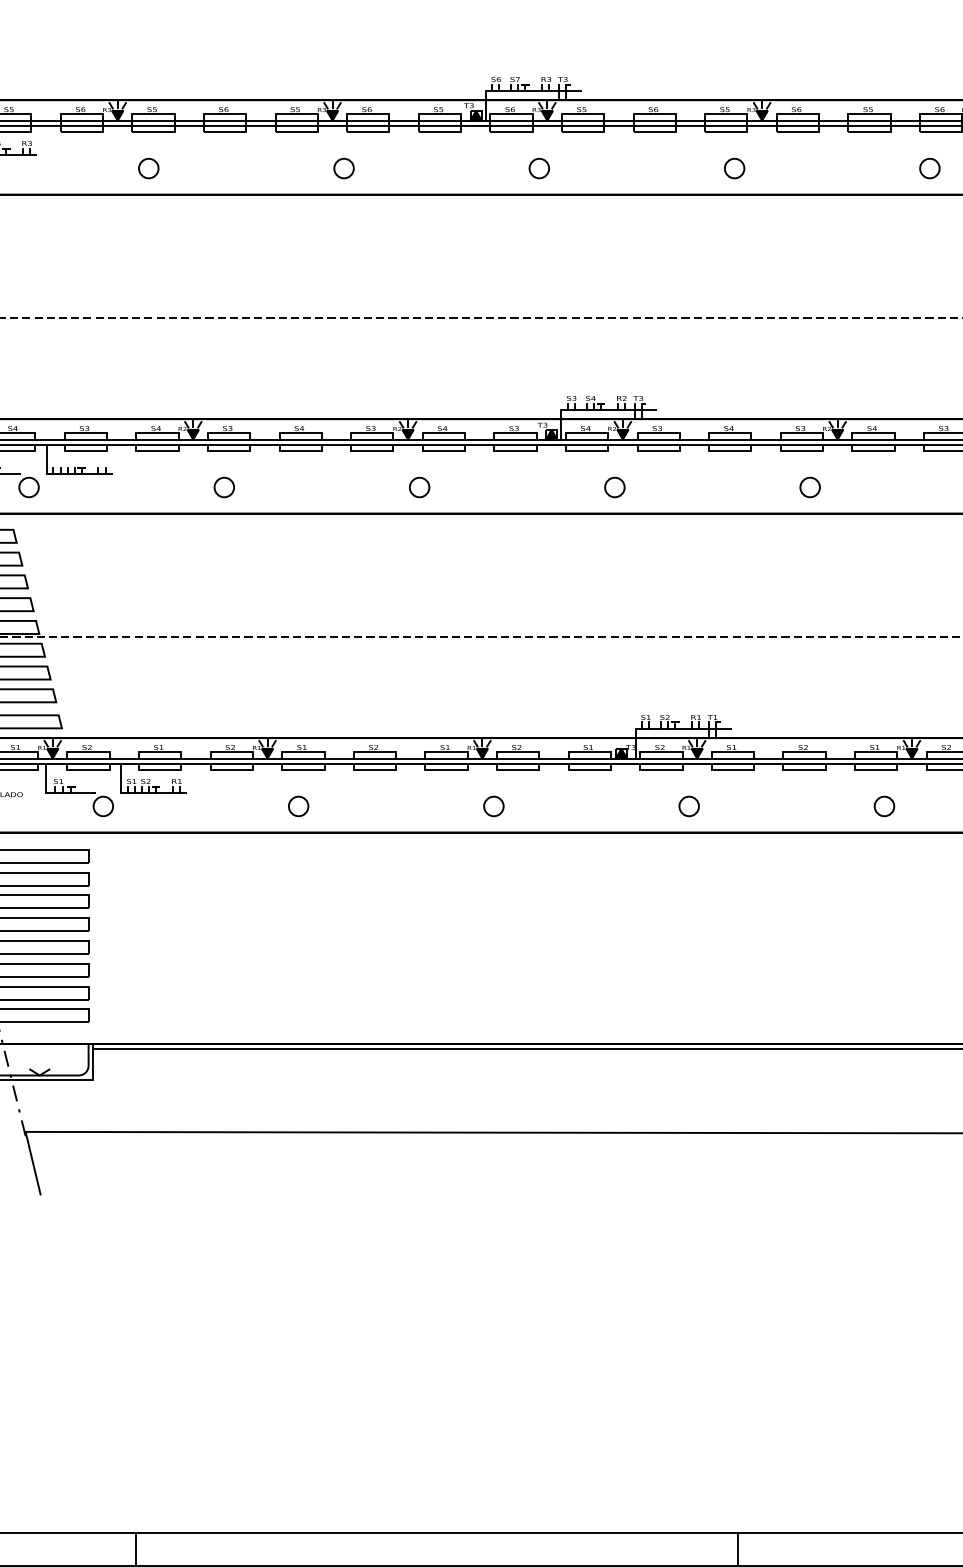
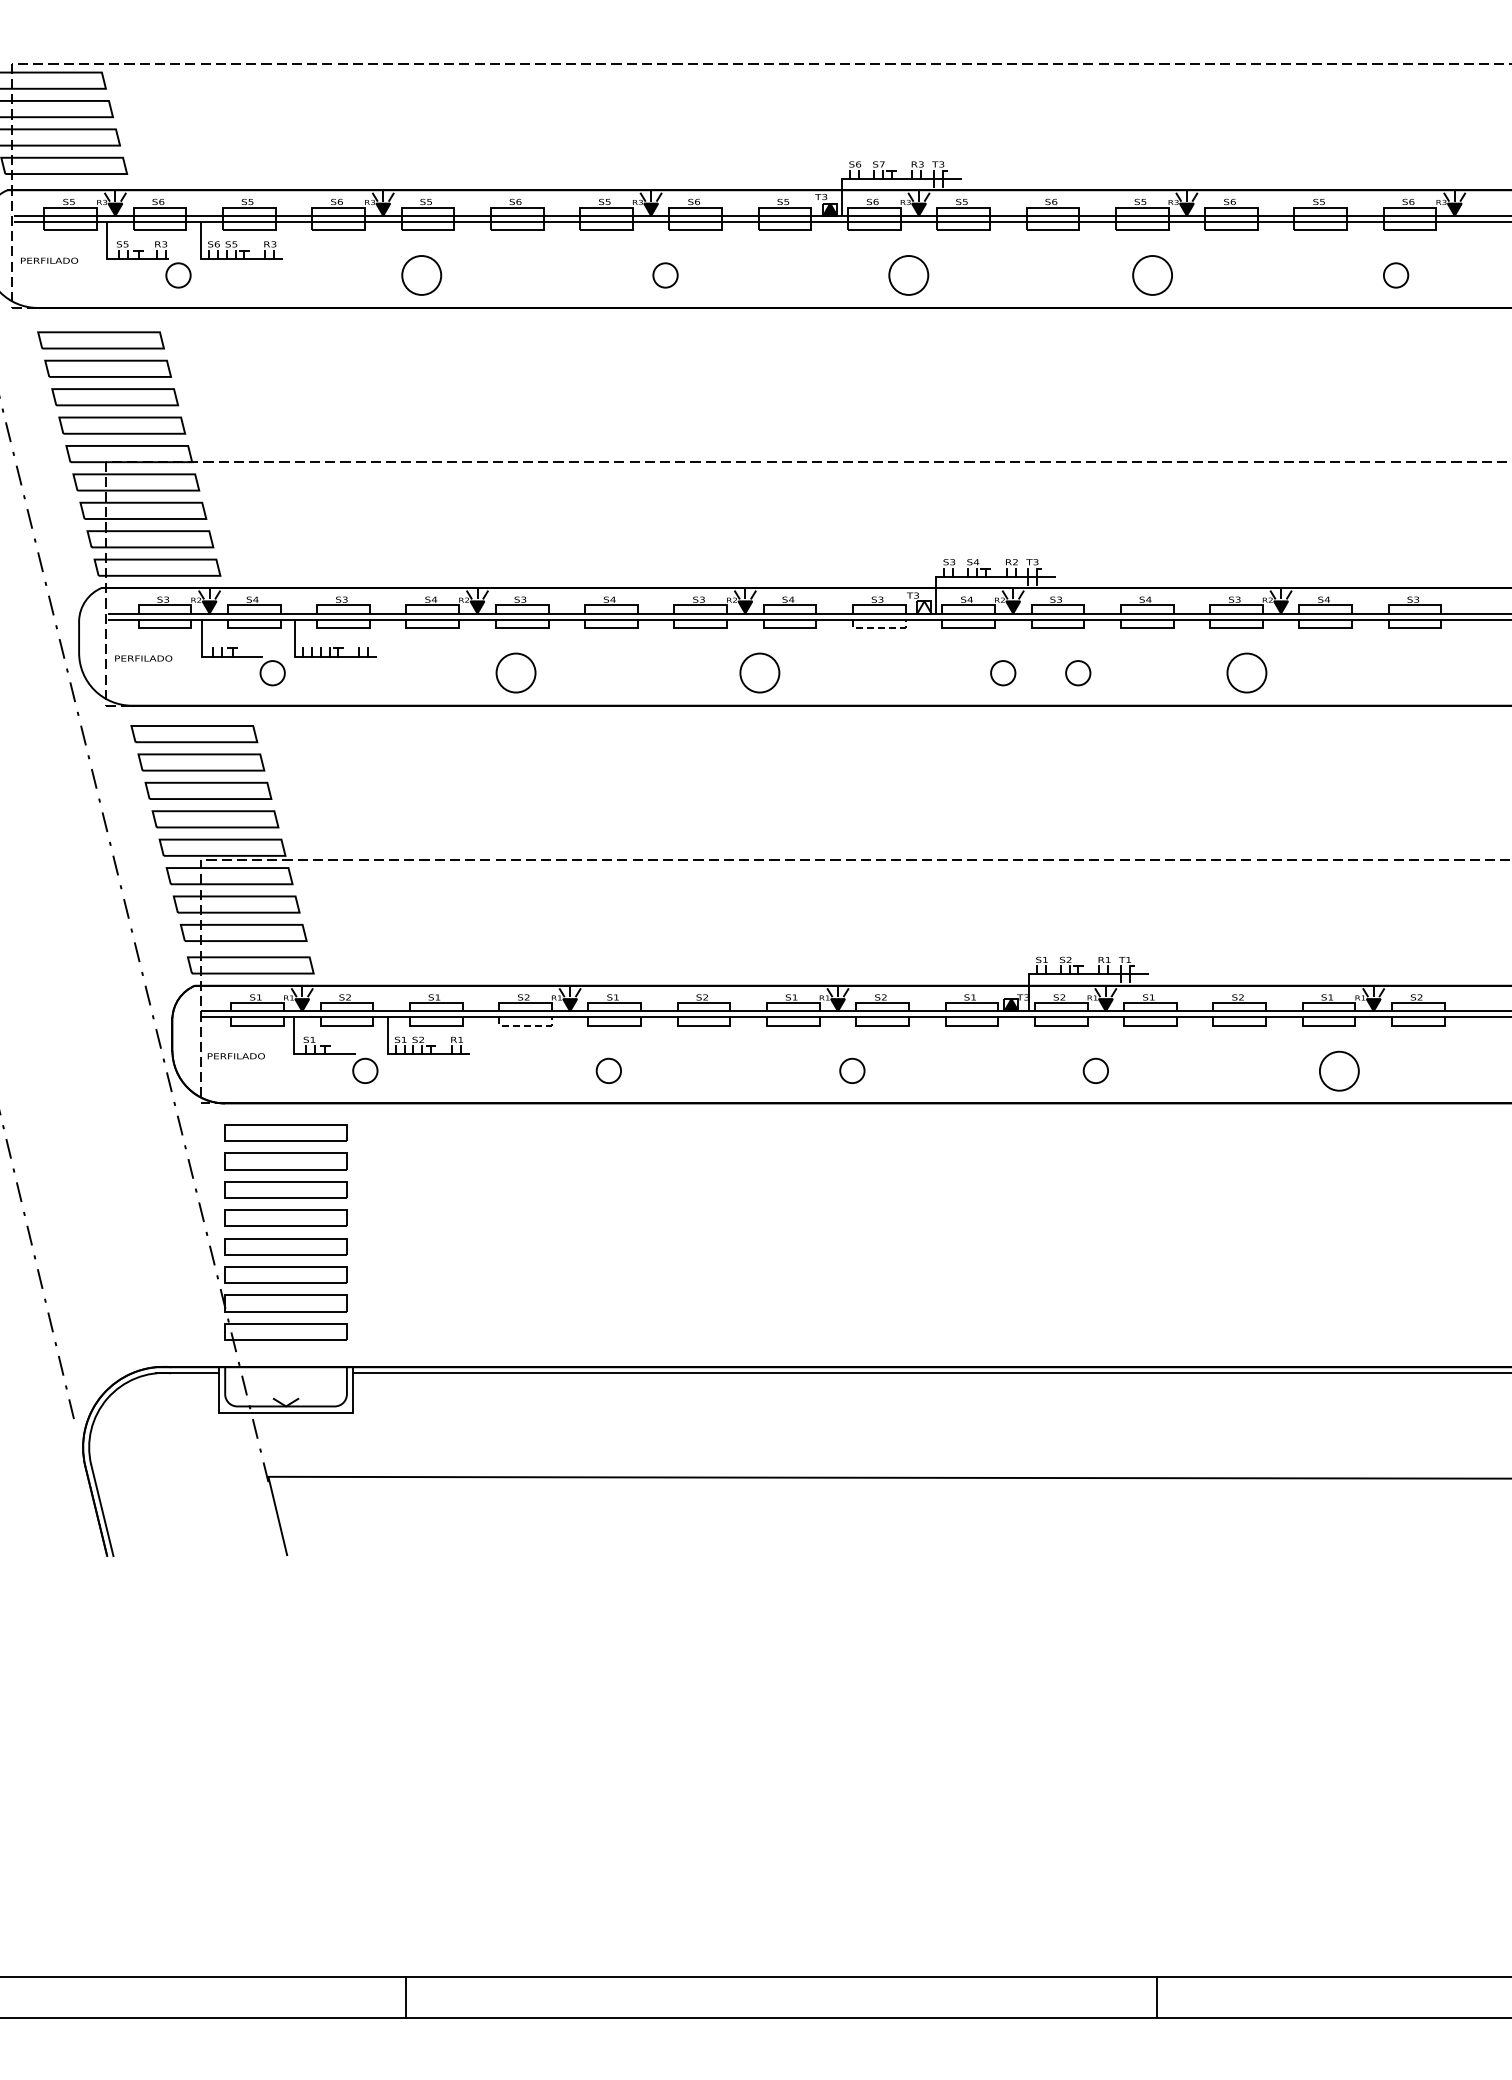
circle: (149, 168) -> (422, 275), size x1.6
circle: (539, 168) -> (909, 275), size x1.6
circle: (734, 168) -> (1152, 275), size x1.6
fill: (551, 434) -> (924, 607), removed
line: (515, 450) -> (879, 627), solid -> dashed
circle: (224, 487) -> (516, 673), size x1.6
circle: (419, 487) -> (759, 673), size x1.6
circle: (675, 487) -> (1078, 673), added
circle: (809, 487) -> (1246, 673), size x1.6
line: (231, 770) -> (525, 1025), solid -> dashed
circle: (884, 806) -> (1339, 1070), size x1.6

